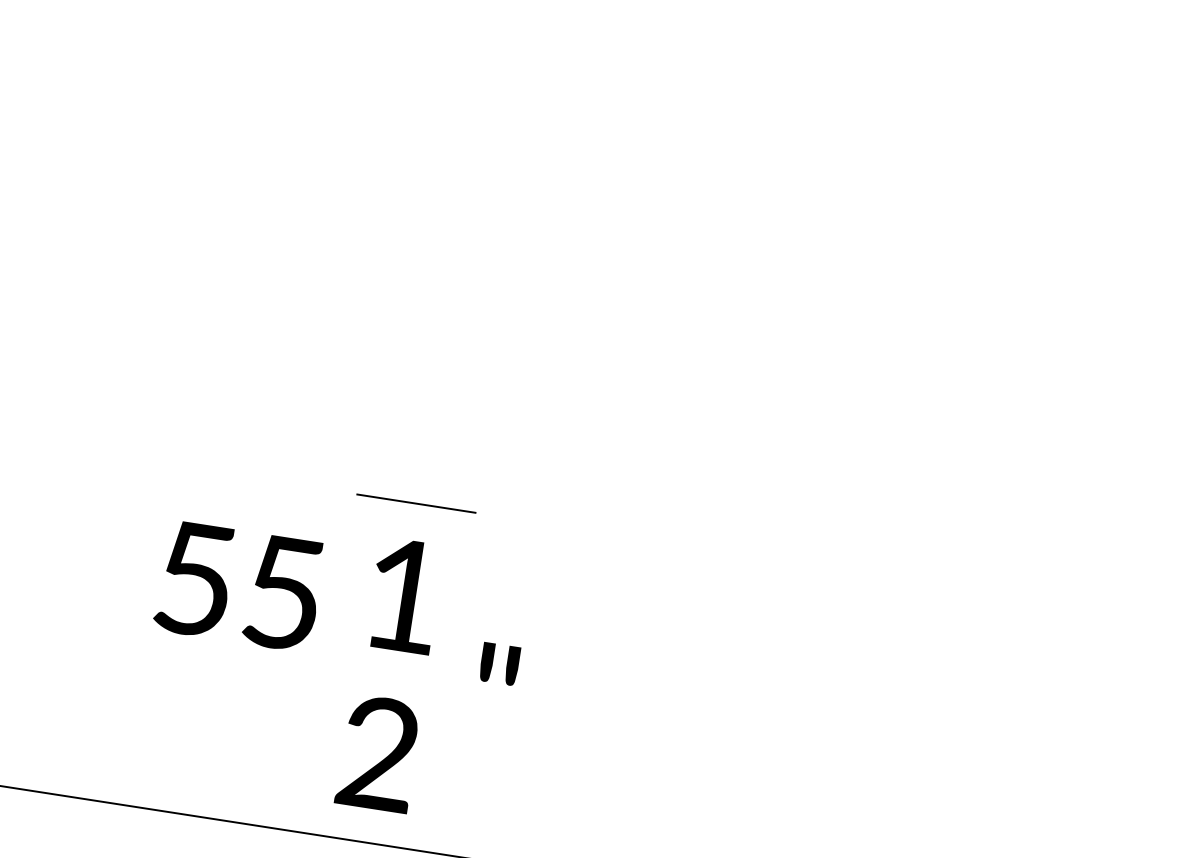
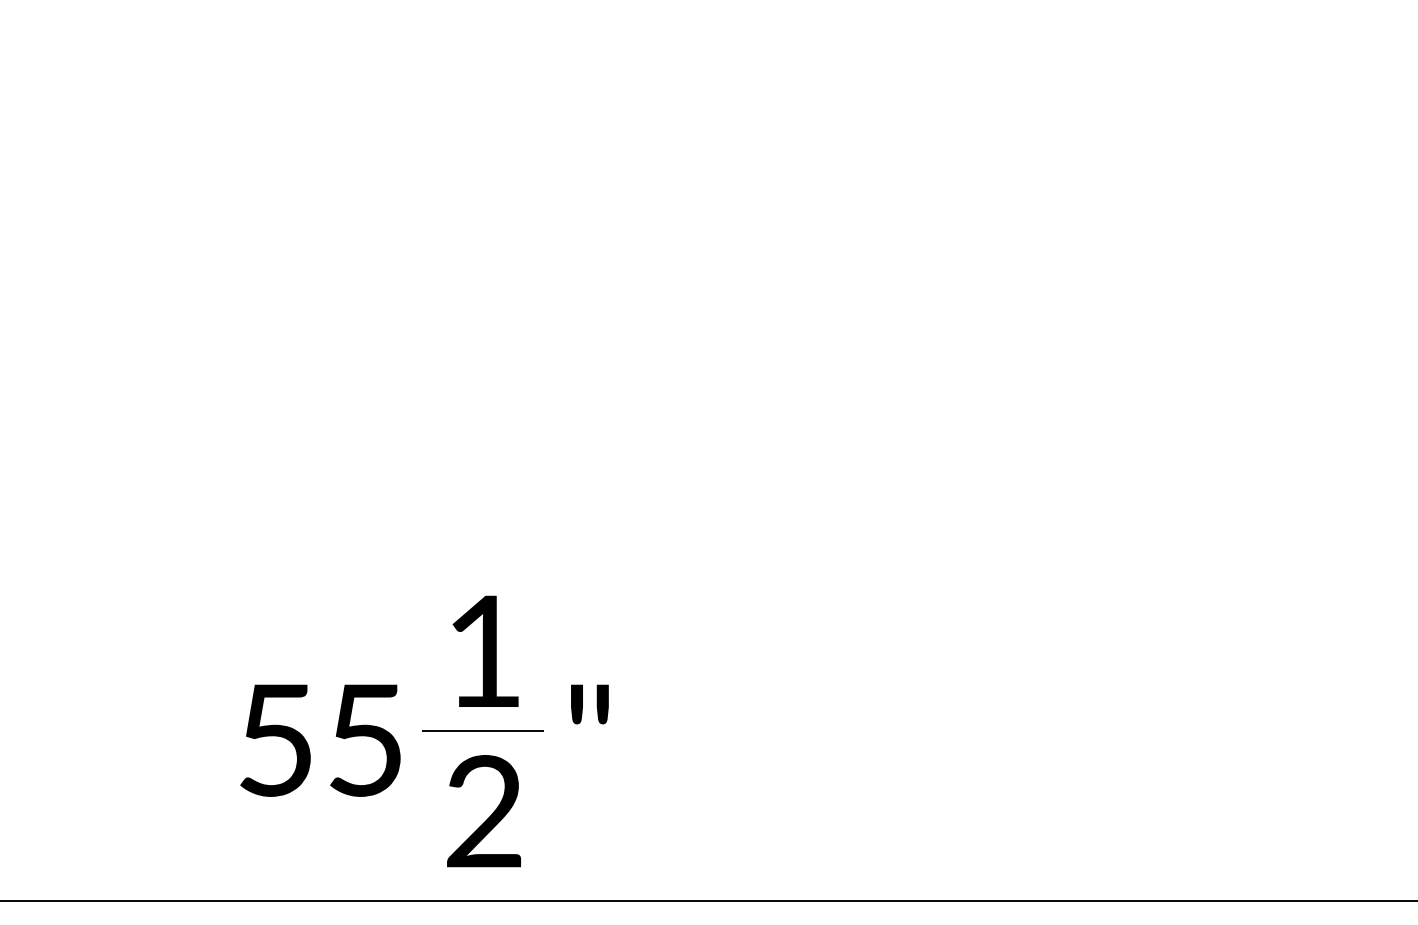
line: (415, 503) -> (482, 730), moved
text: (239, 586) -> (320, 740), moved

